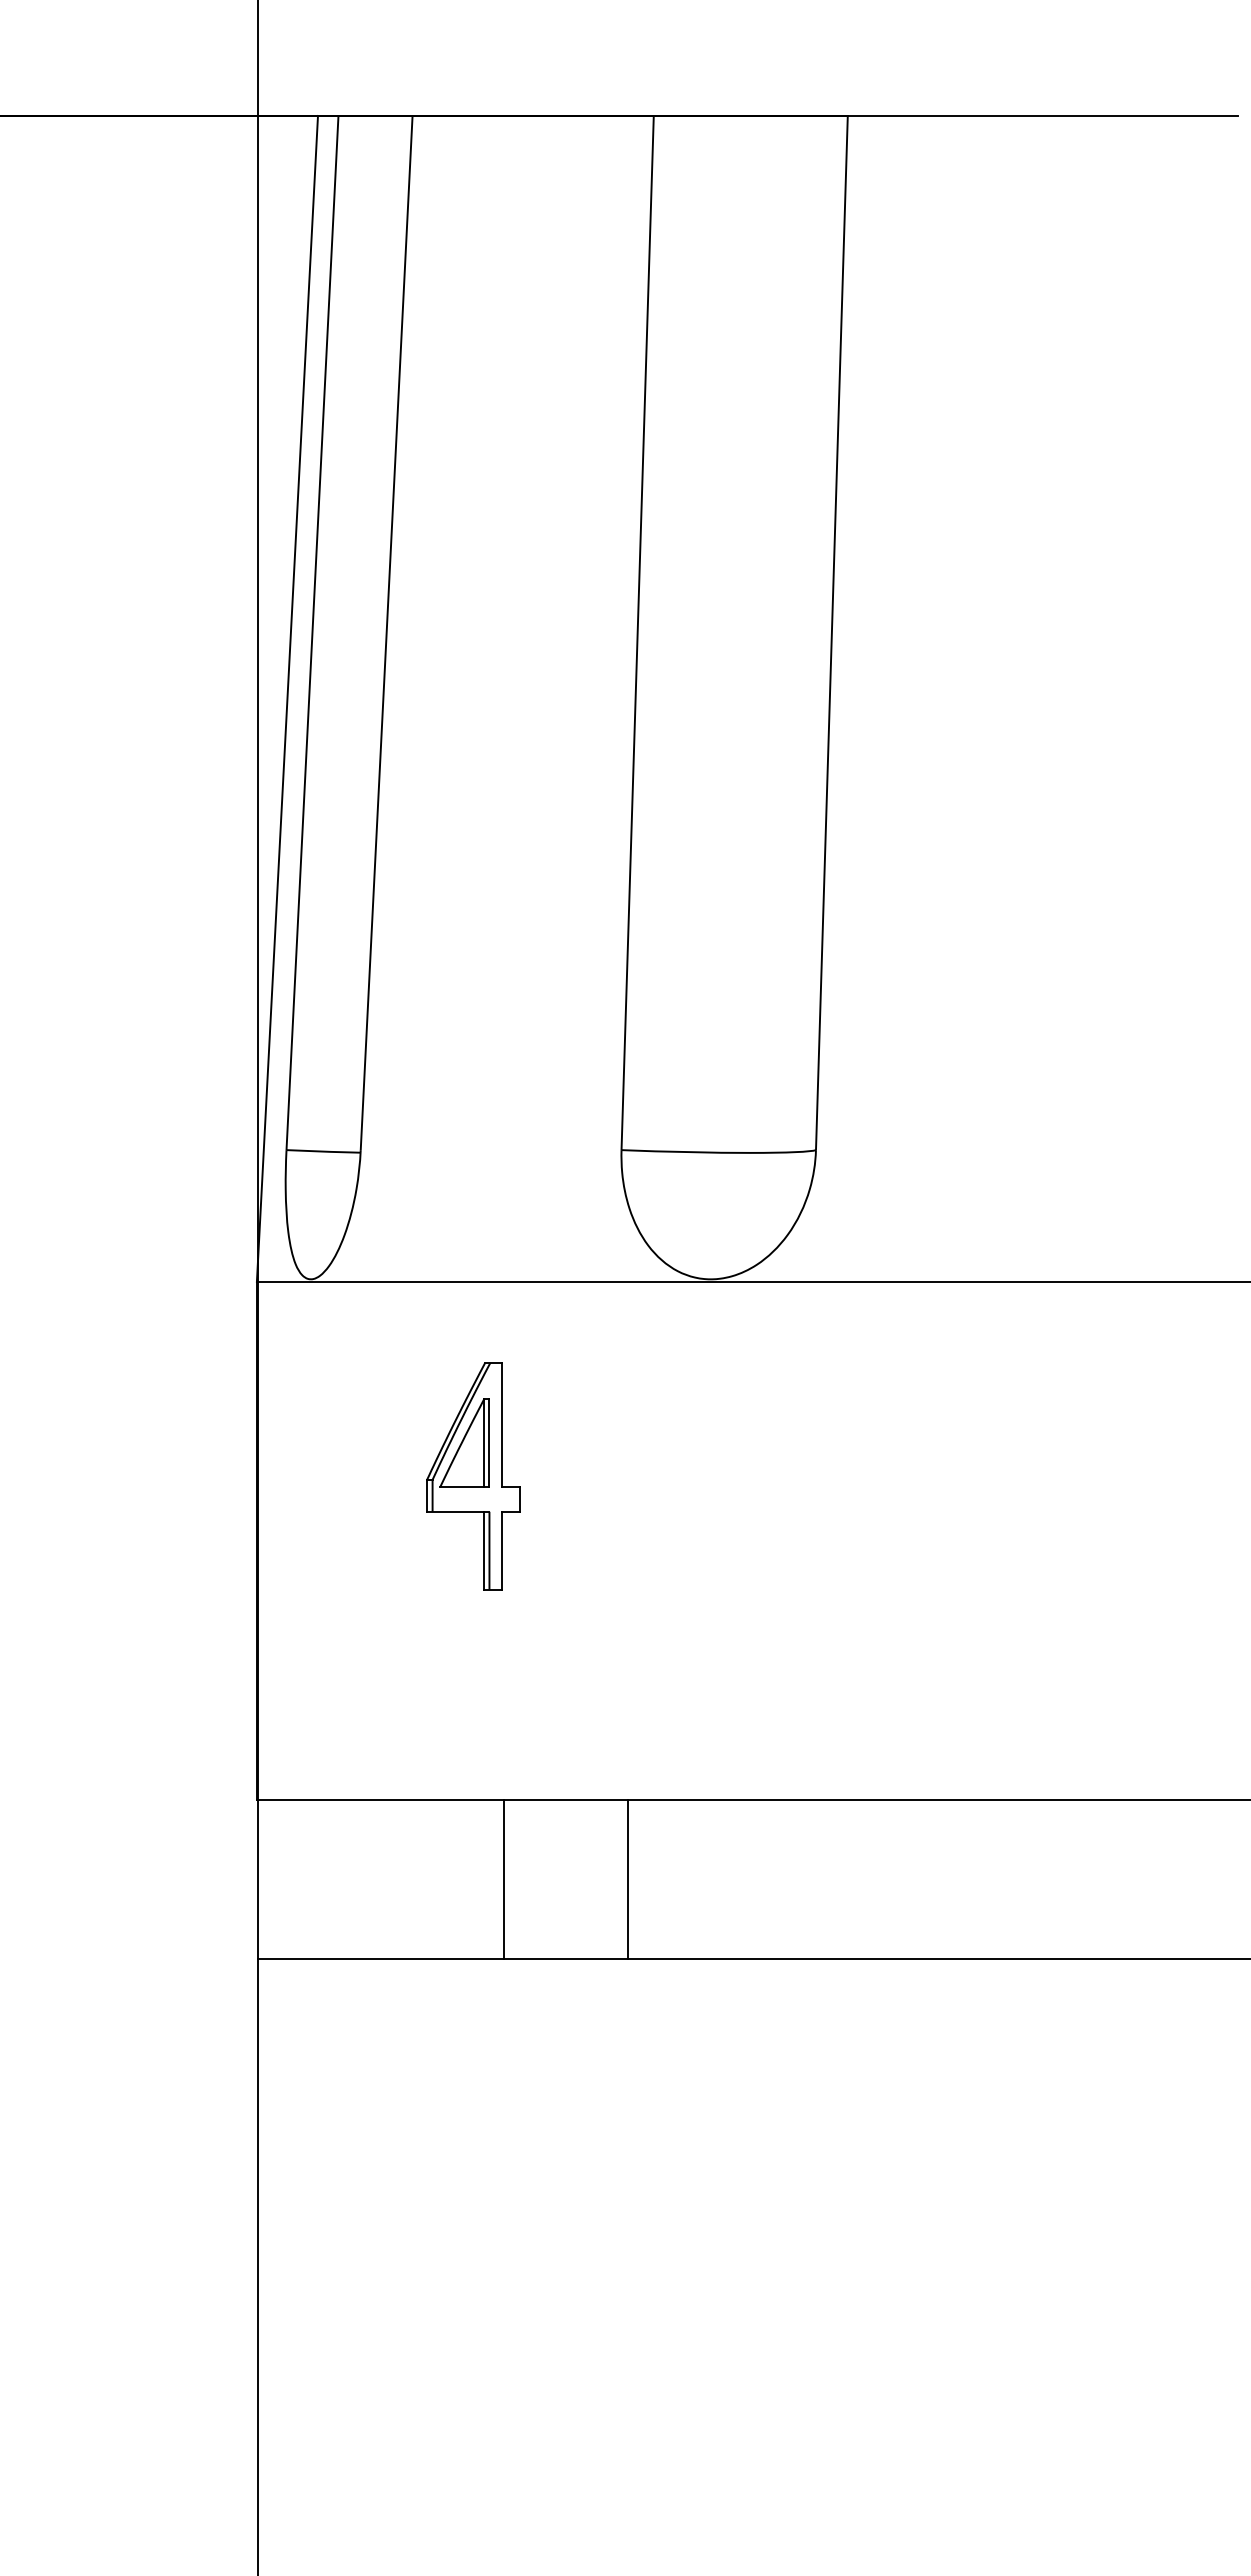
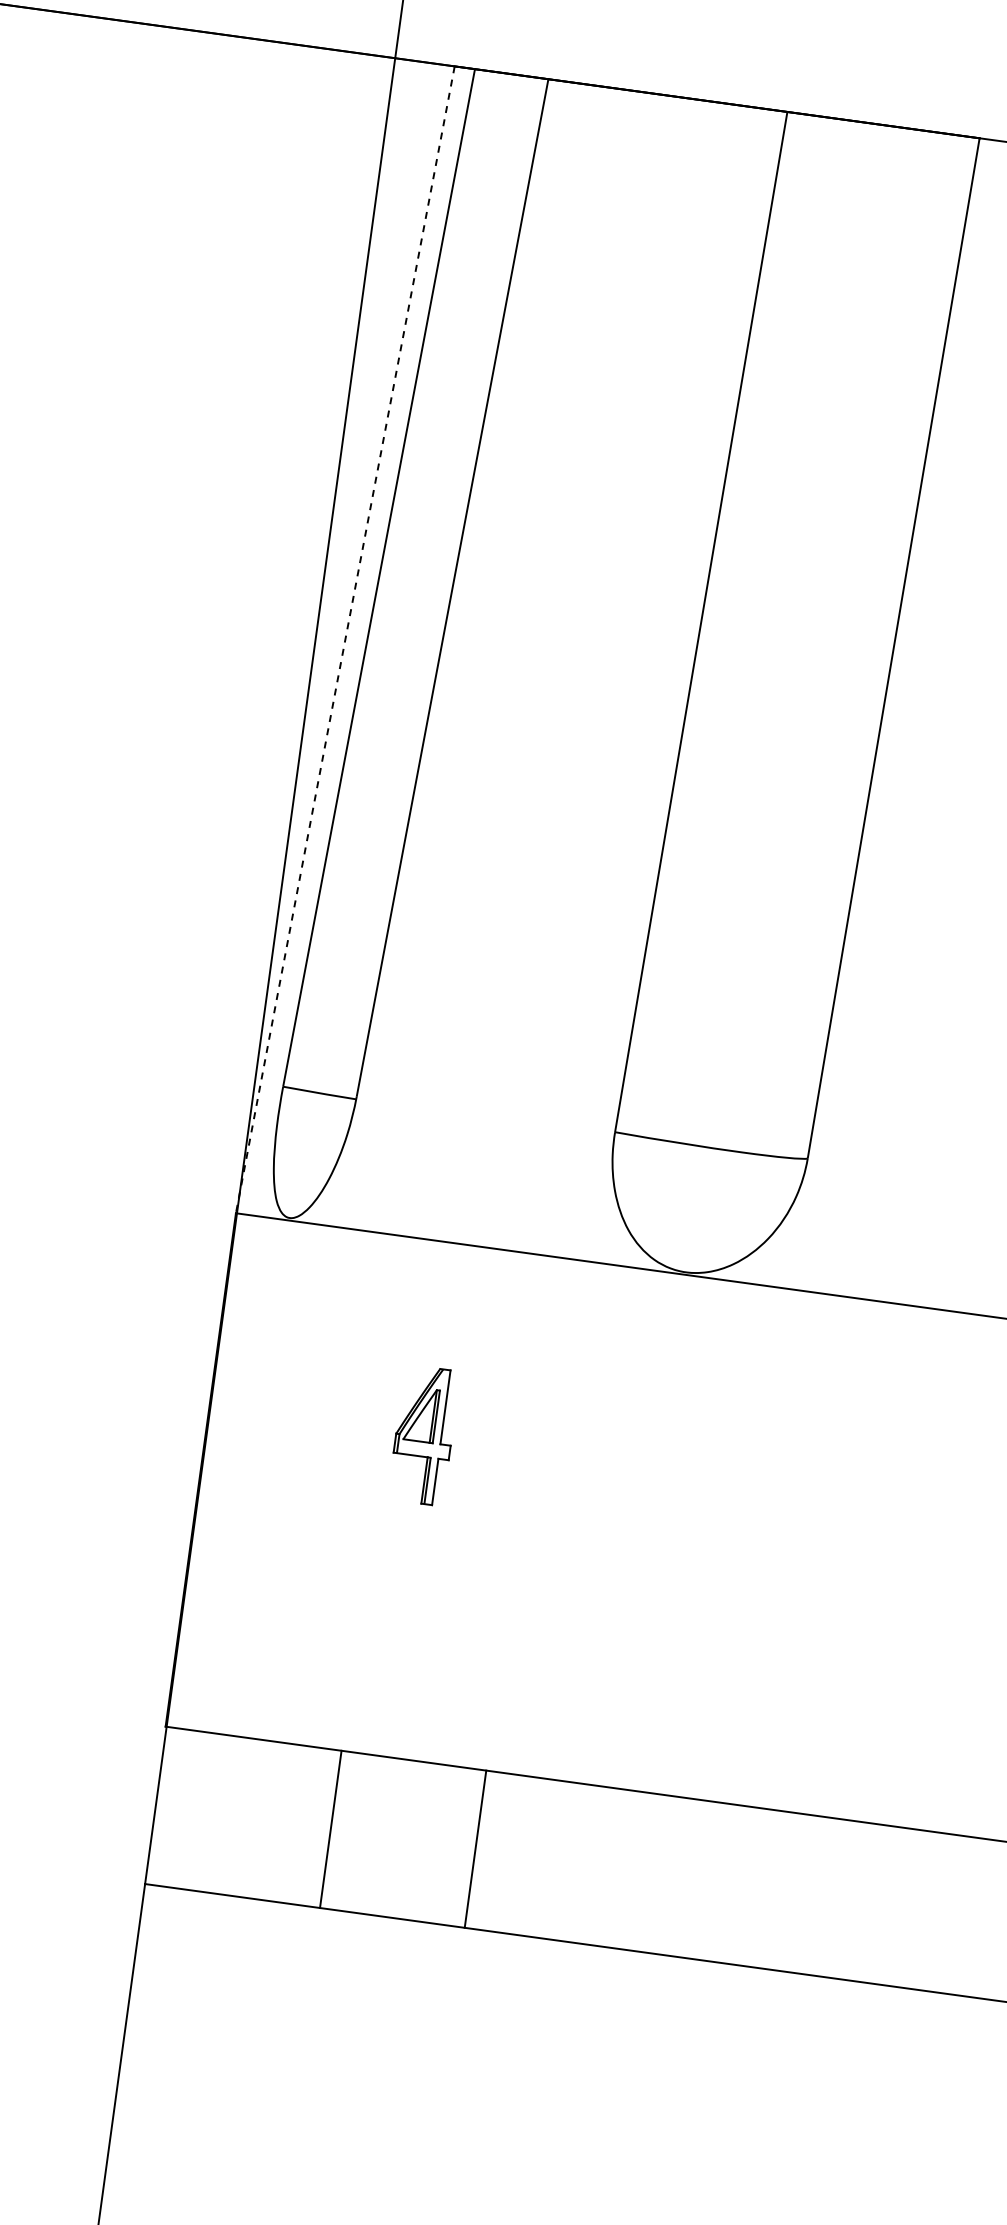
line: (287, 698) -> (345, 639), solid -> dashed
part: (473, 1476) -> (424, 1435), size x0.6
line: (504, 1879) -> (330, 1829), moved
line: (627, 1879) -> (475, 1849), moved

